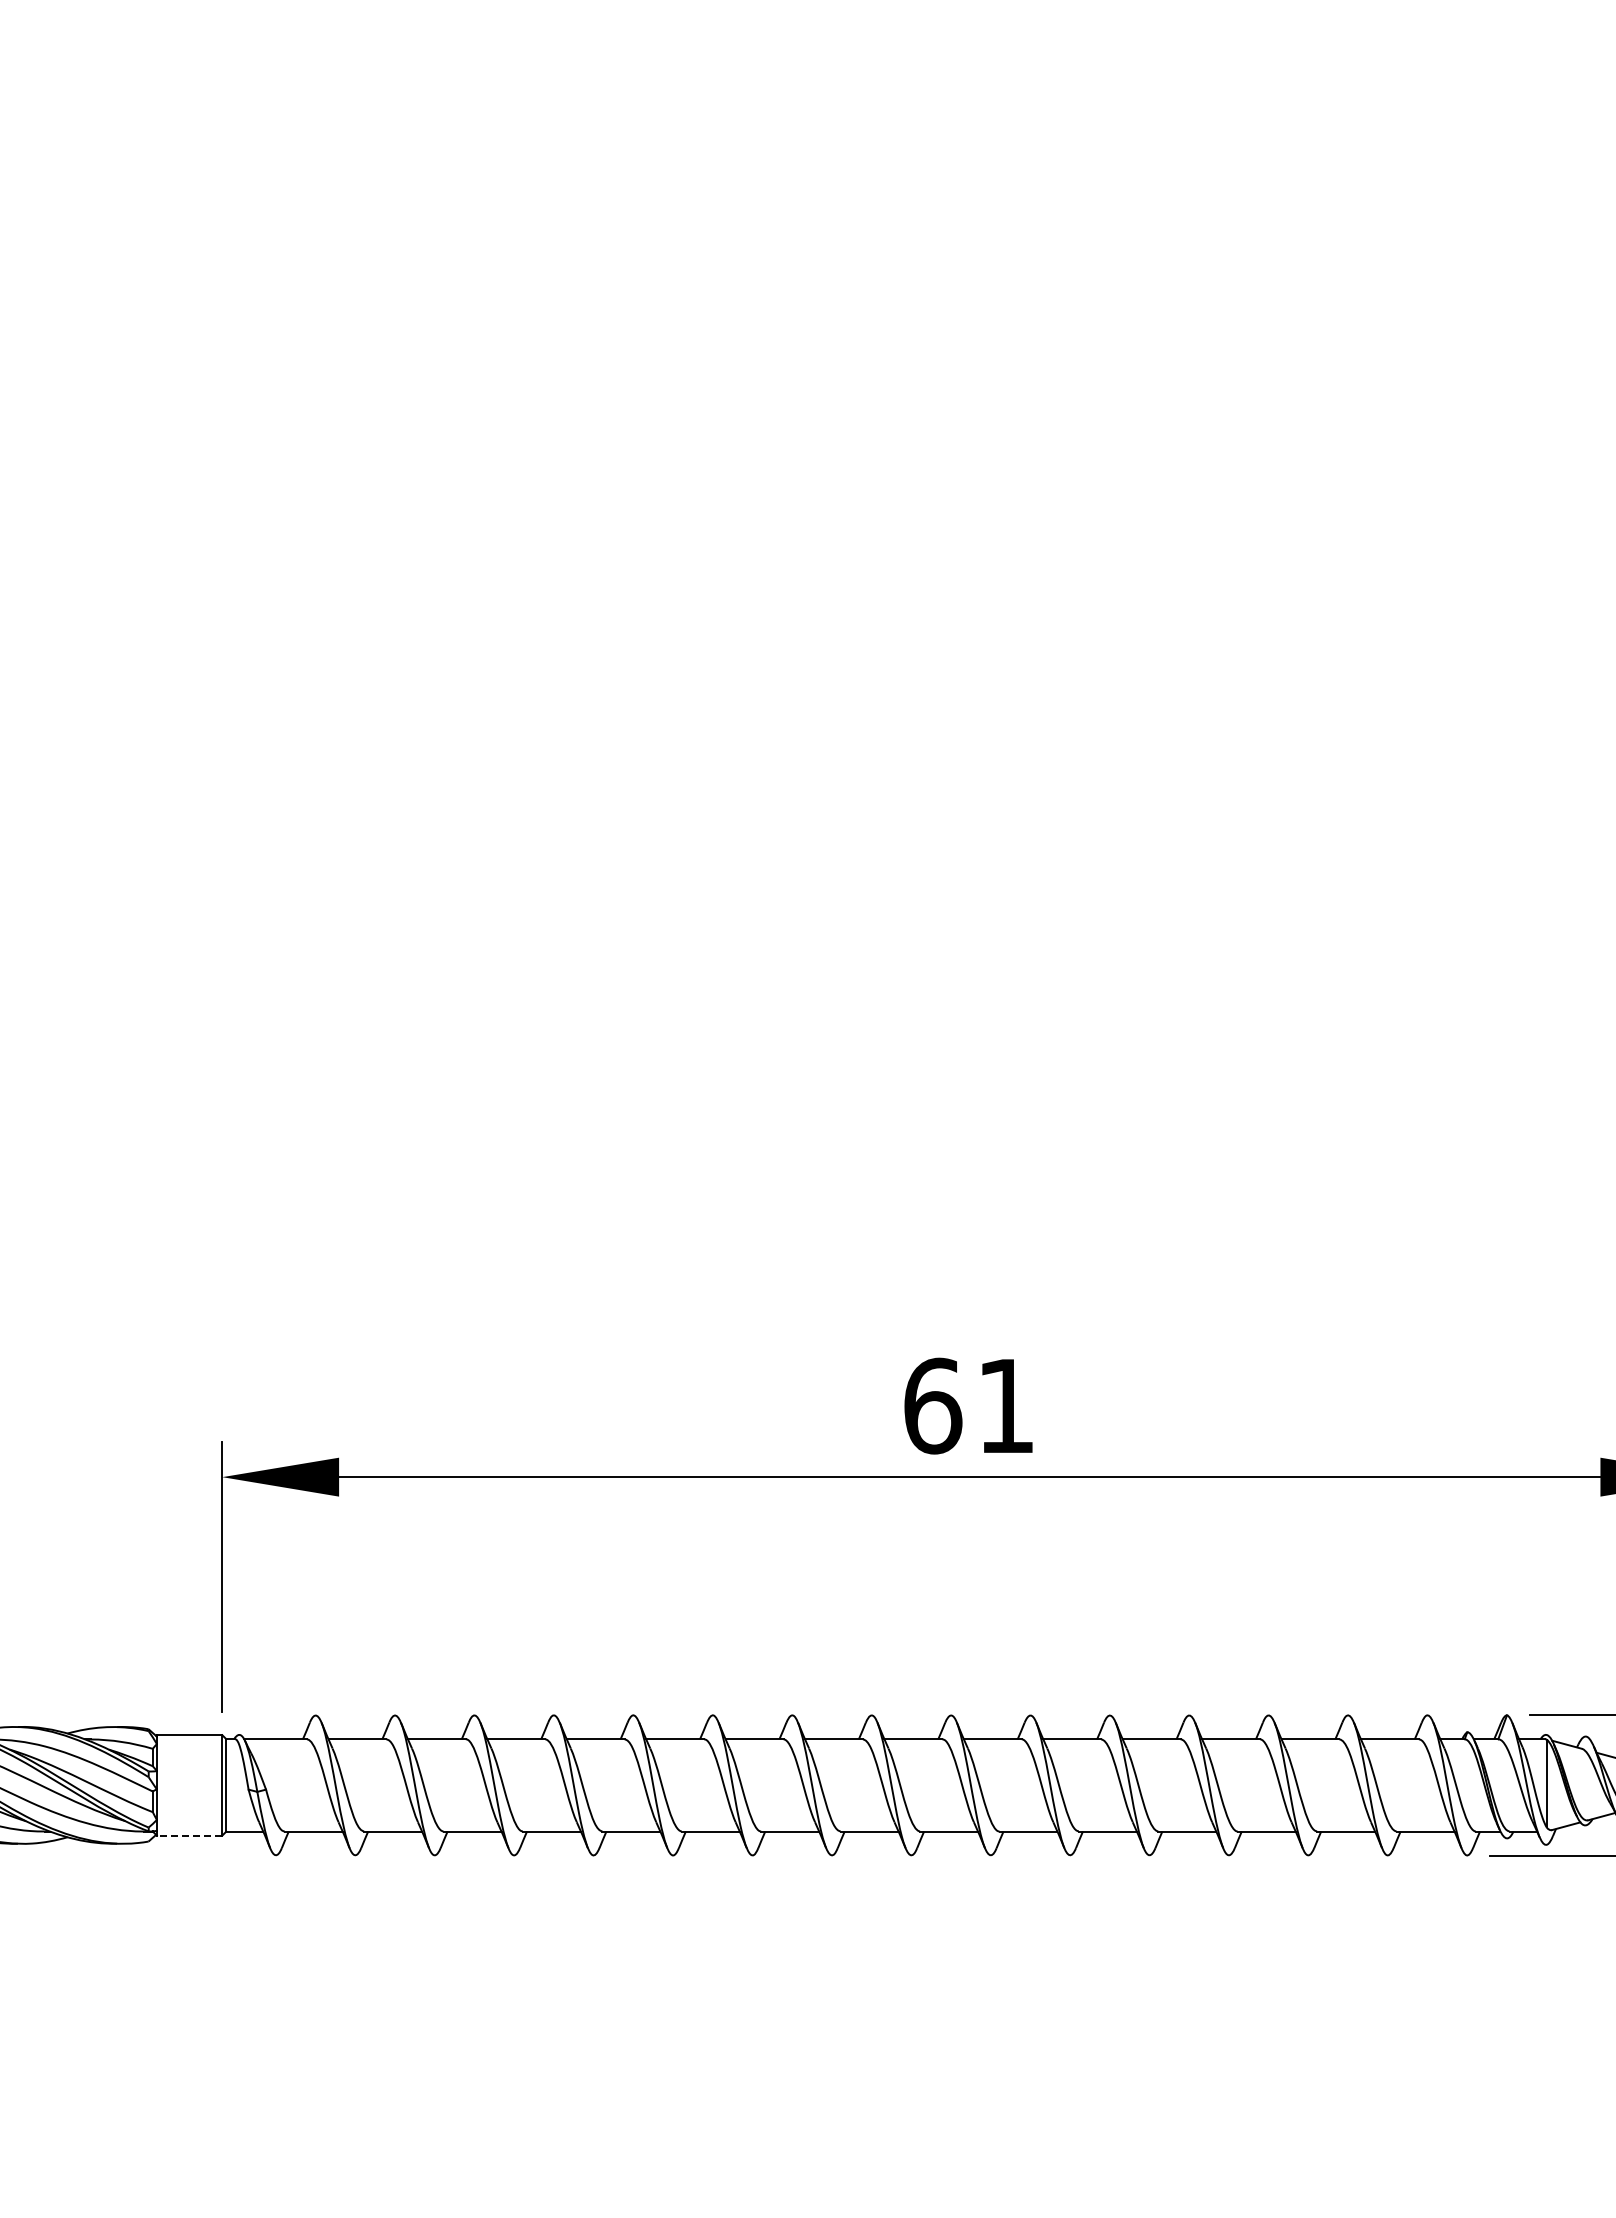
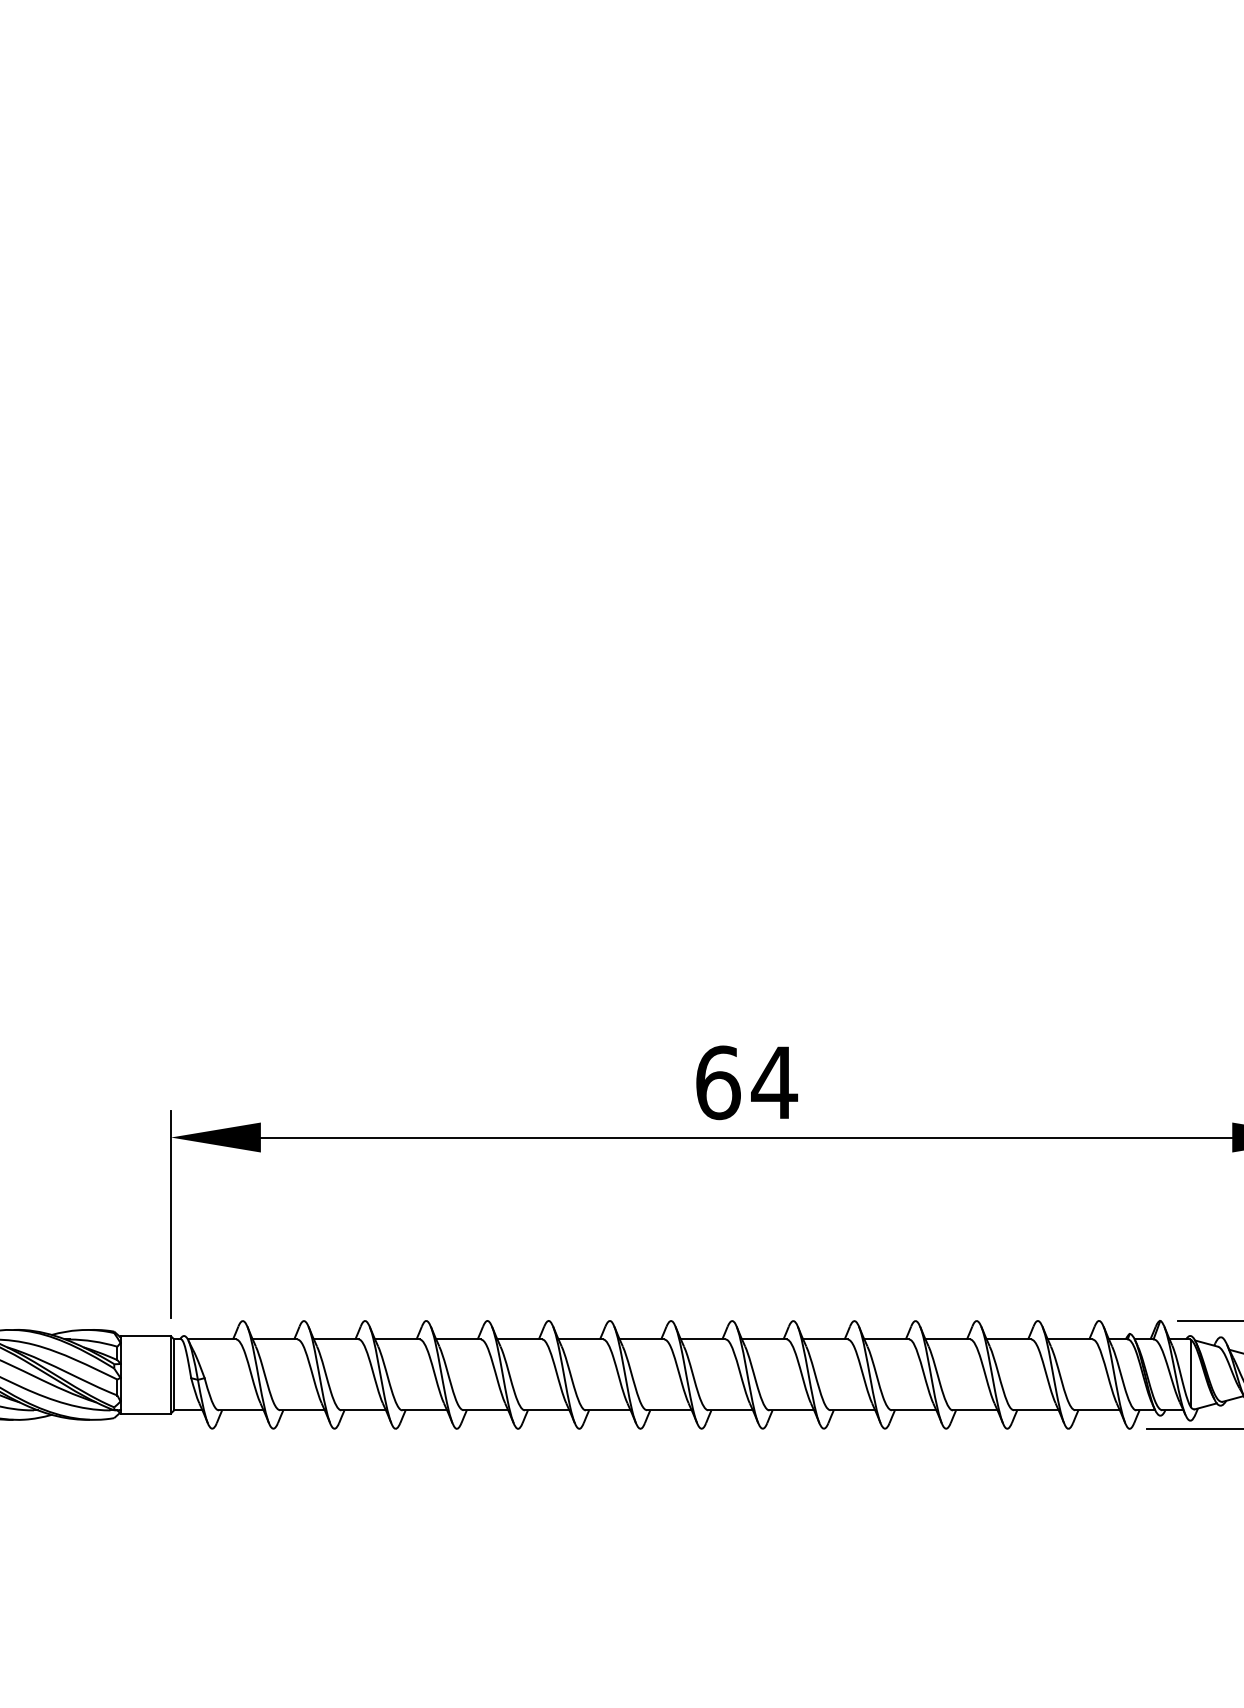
text: (1005, 1405) -> (774, 1082), 61 -> 64
line: (189, 1835) -> (145, 1413), dashed -> solid

